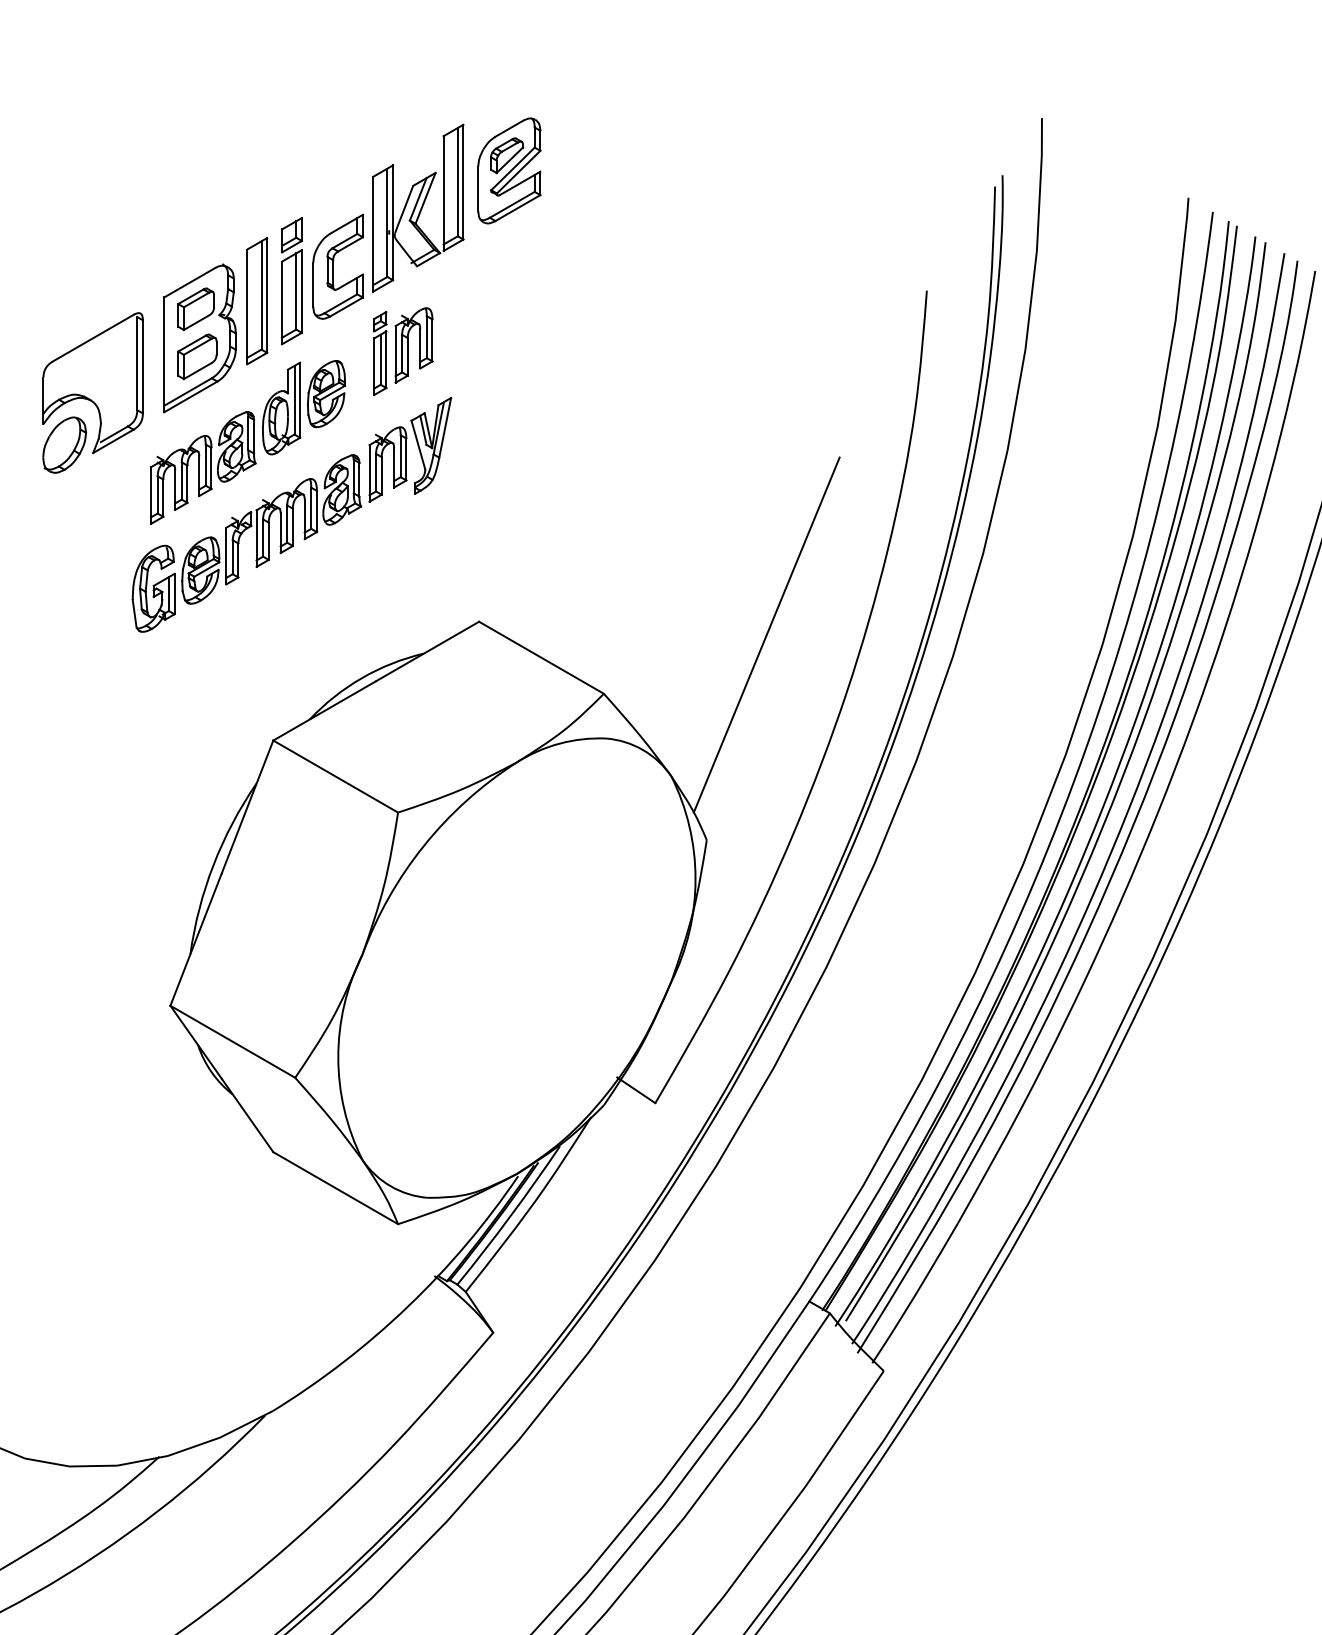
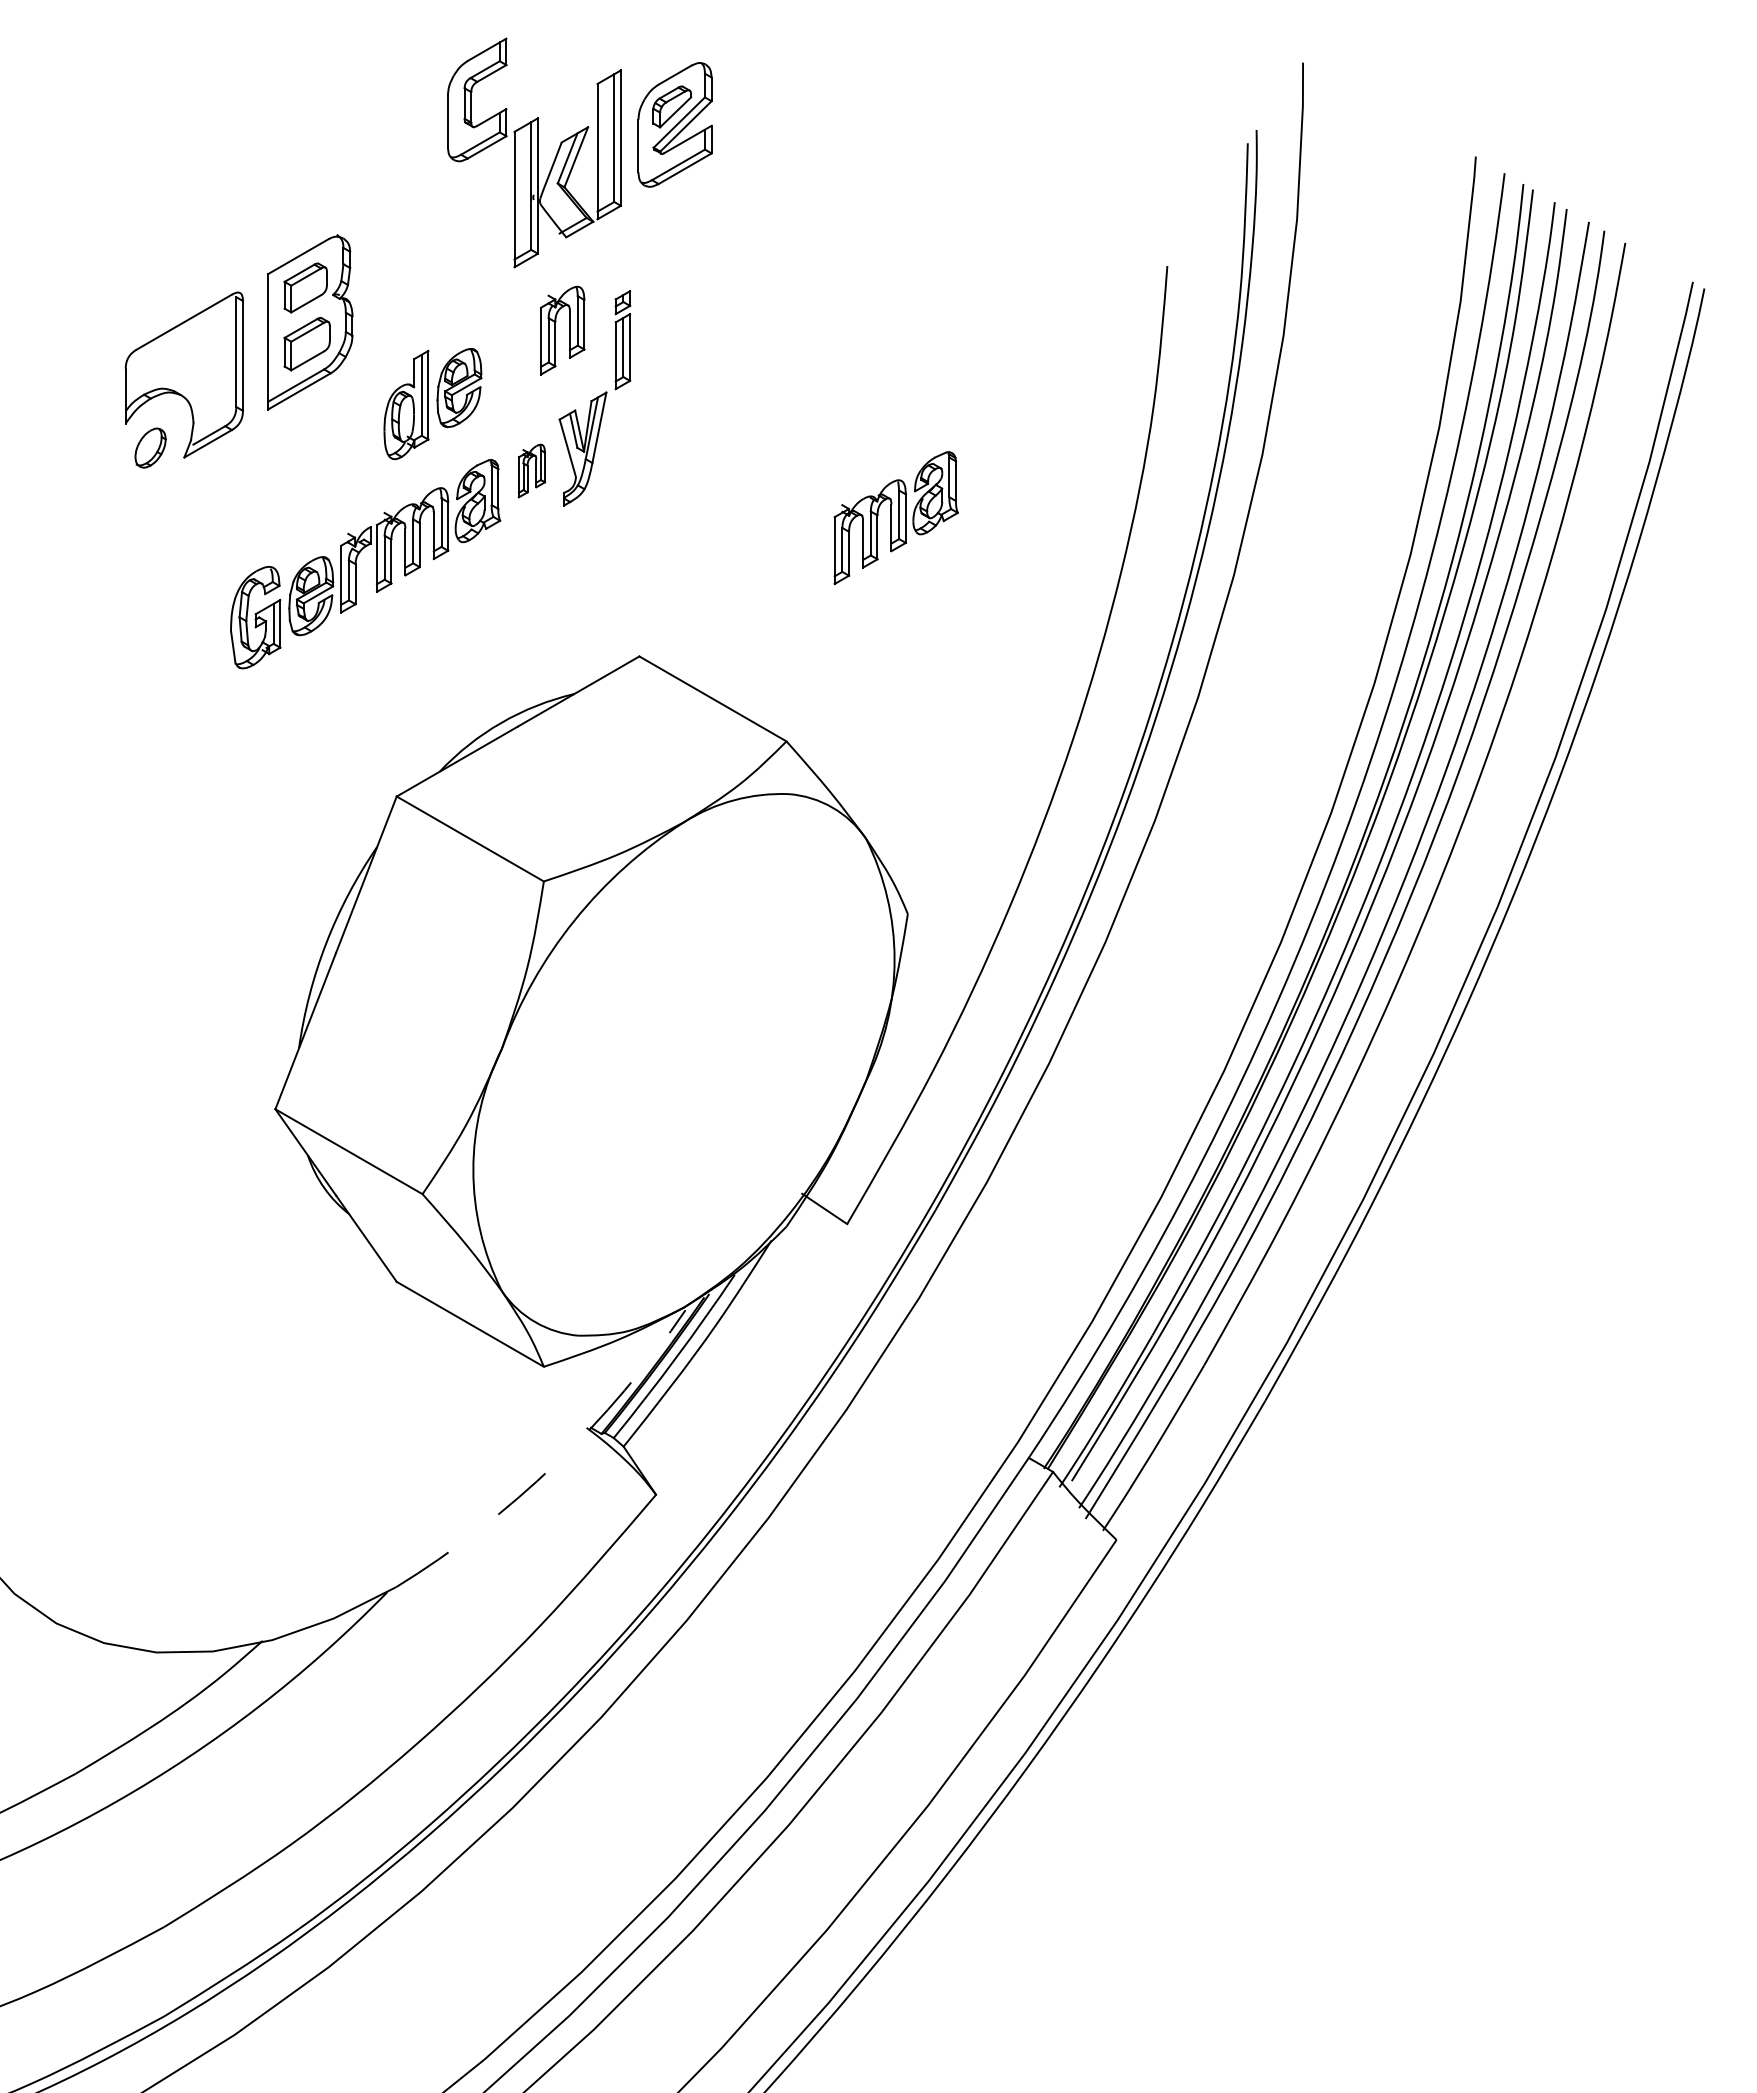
part: (338, 266) -> (477, 99), moved
part: (291, 280) -> (418, 254), removed
part: (256, 301) -> (377, 278), removed
part: (379, 353) -> (622, 340), moved
part: (64, 444) -> (150, 447), size x0.6
part: (387, 464) -> (531, 470), size x0.6
part: (202, 467) -> (895, 517), moved
line: (766, 634) -> (978, 671), removed
arc: (407, 1306) -> (555, 1463), solid -> dashed

